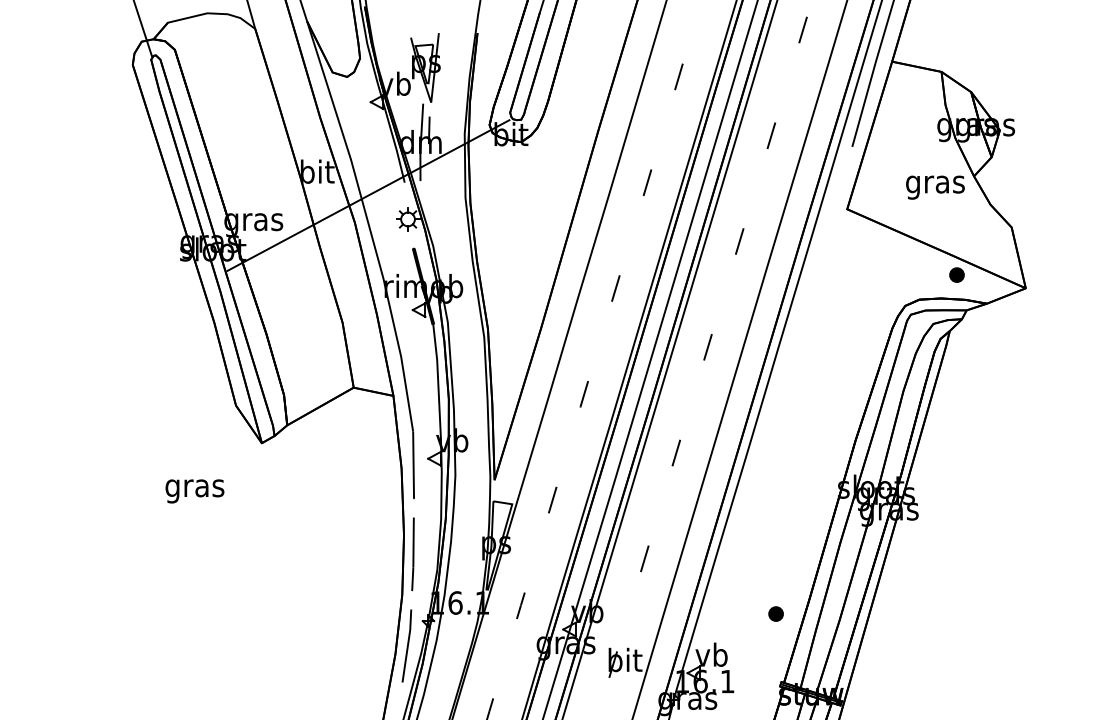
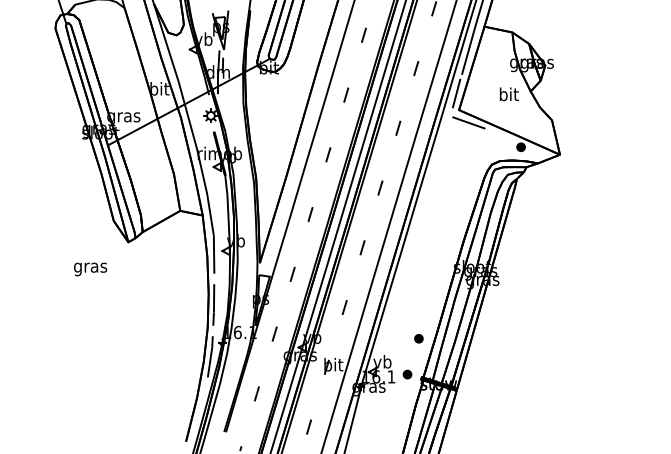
line: (842, 179) -> (456, 93), added
text: (934, 183) -> (508, 95), gras -> bit
line: (863, 231) -> (468, 122), added
part: (755, 677) -> (407, 374), added

